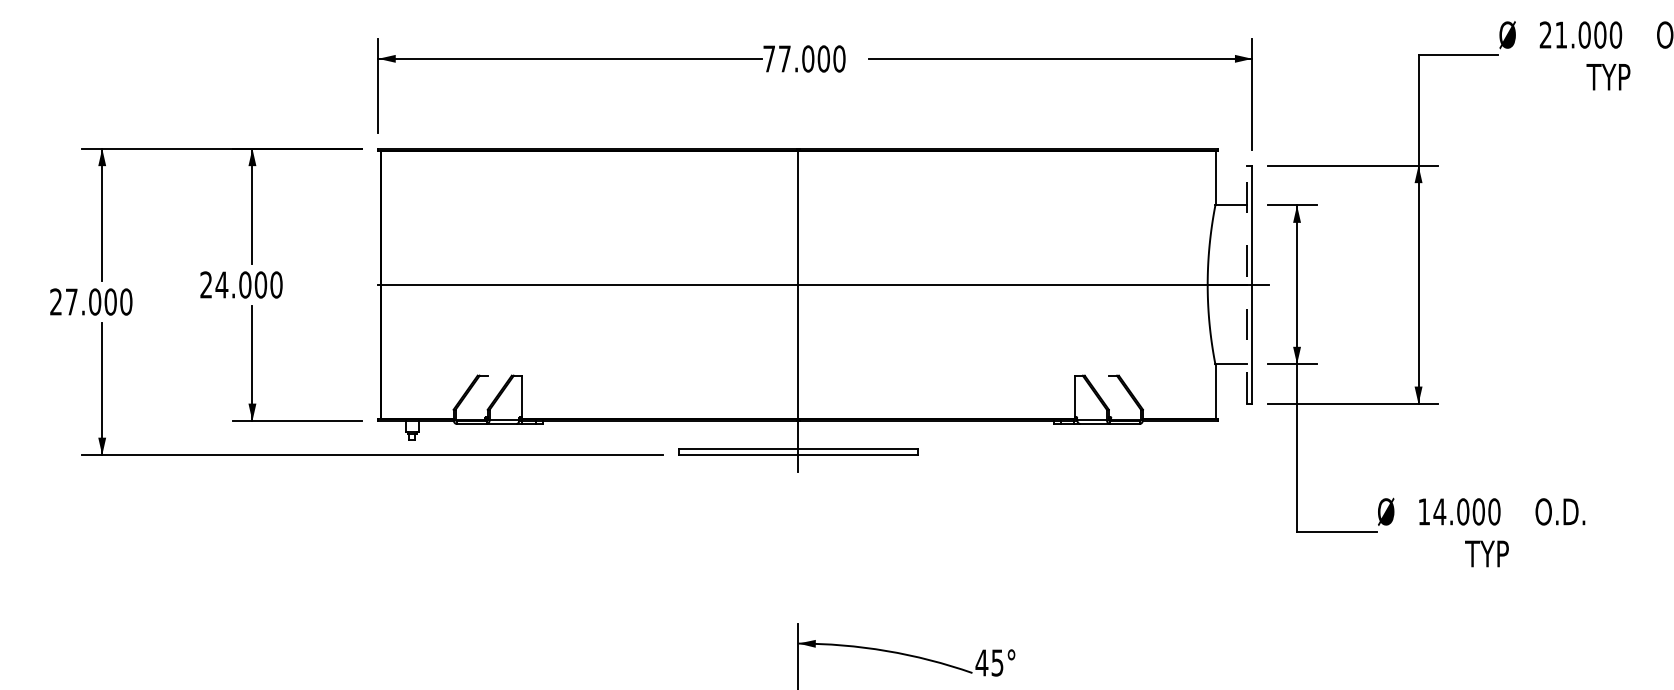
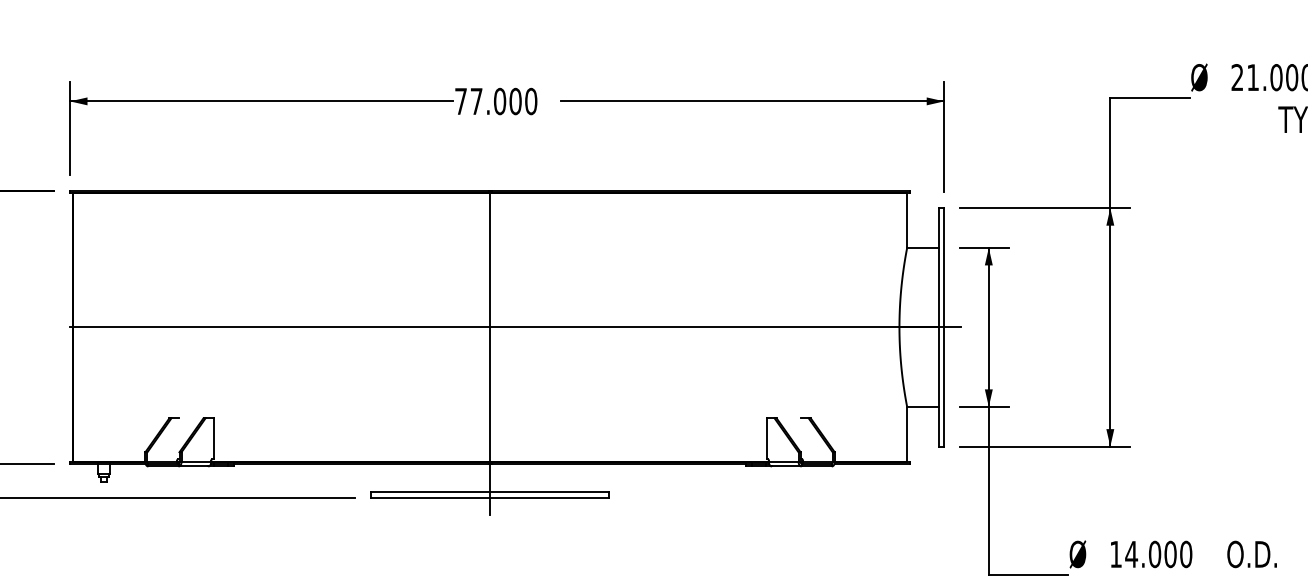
line: (1246, 284) -> (938, 327), dashed -> solid

